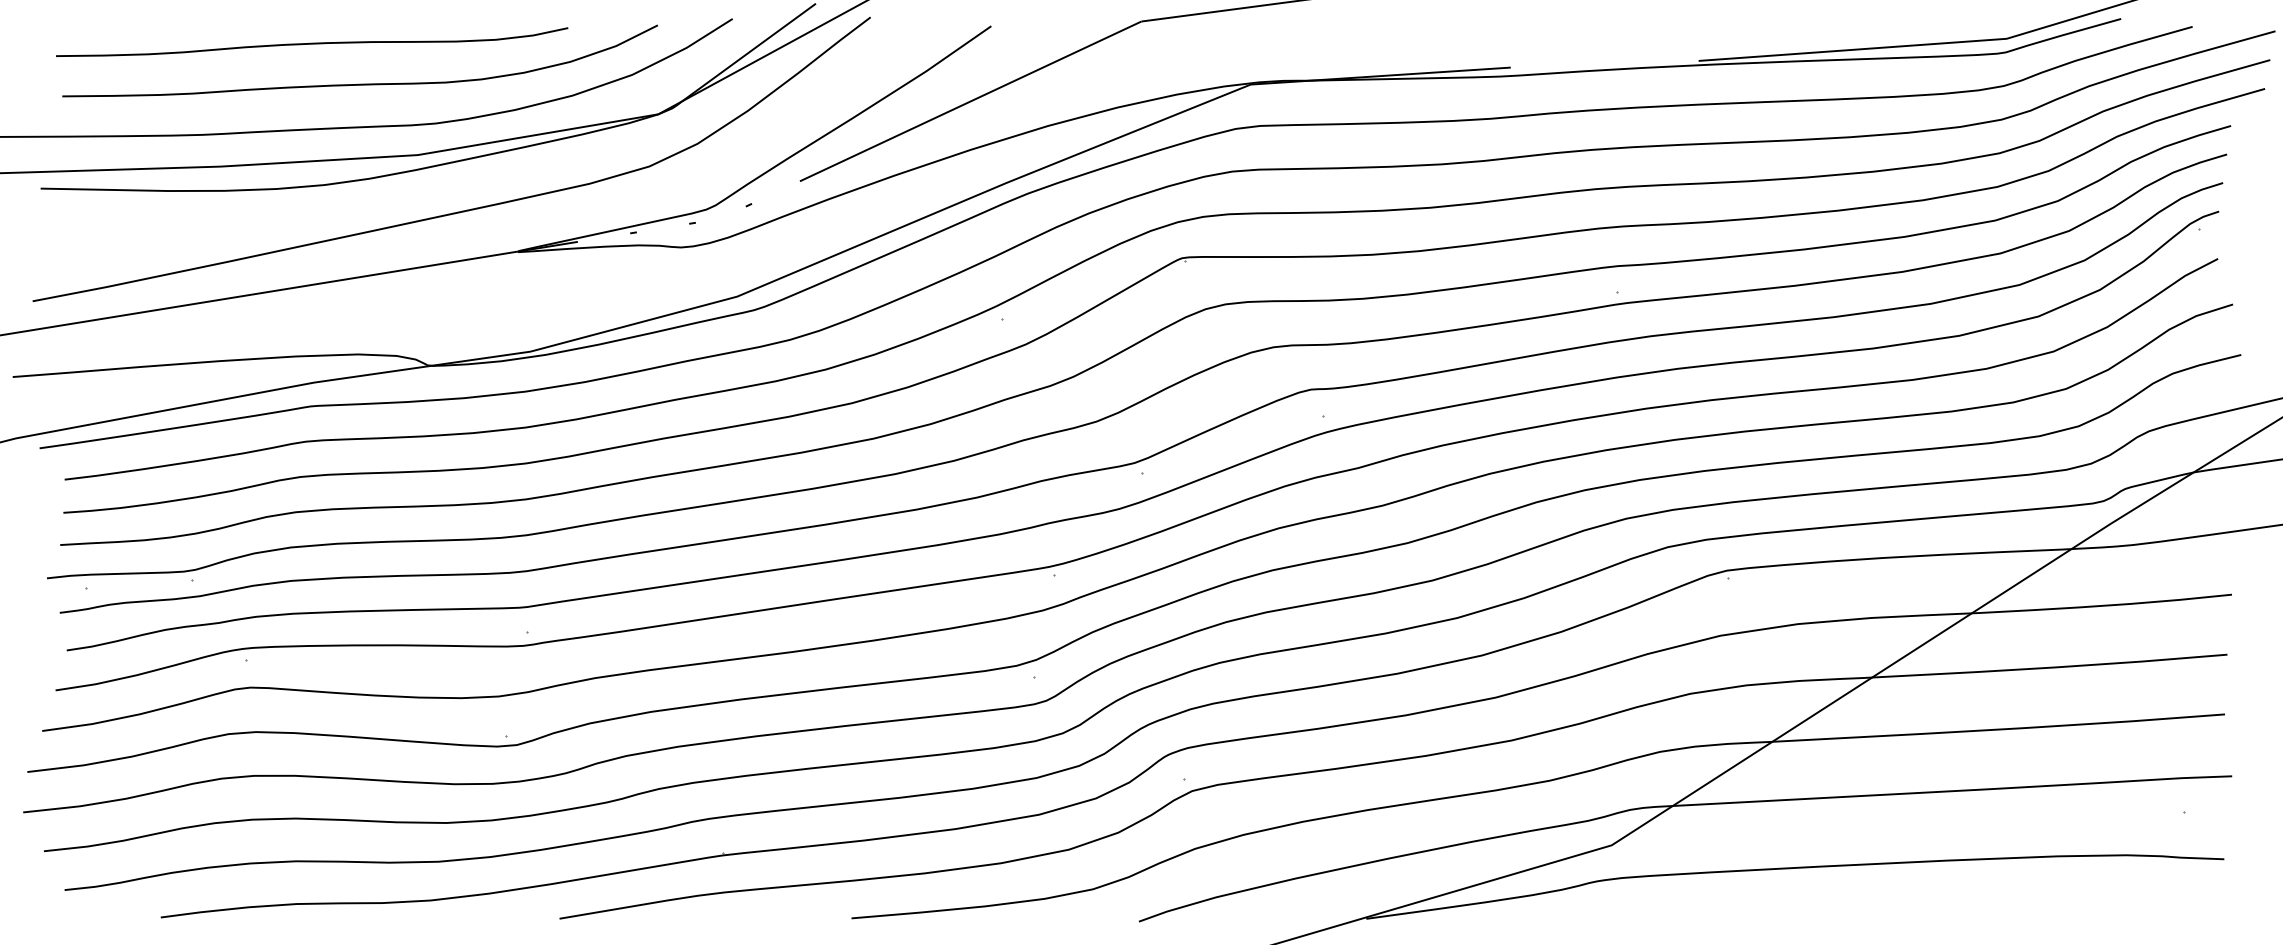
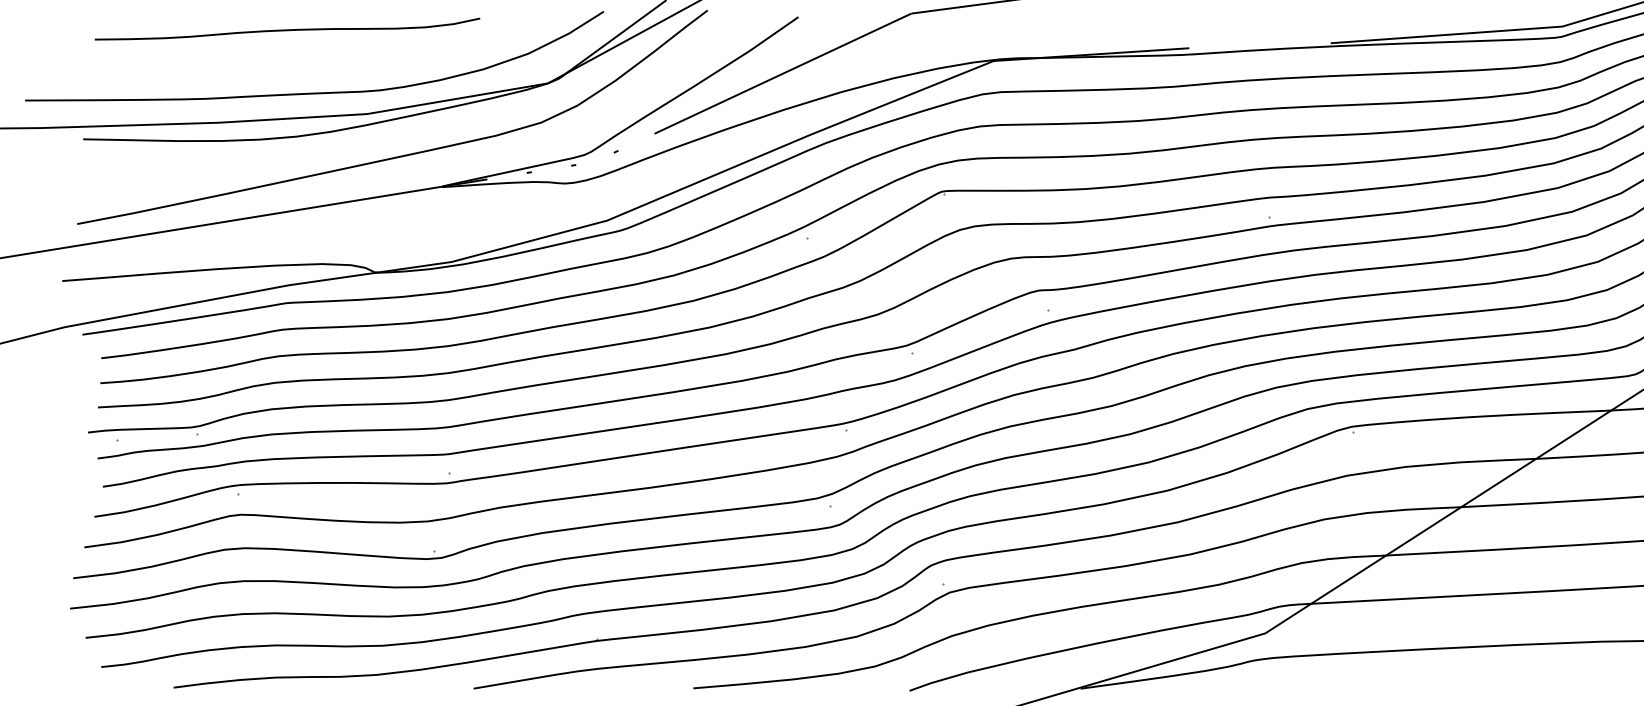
curve: (359, 83) -> (323, 60), removed

